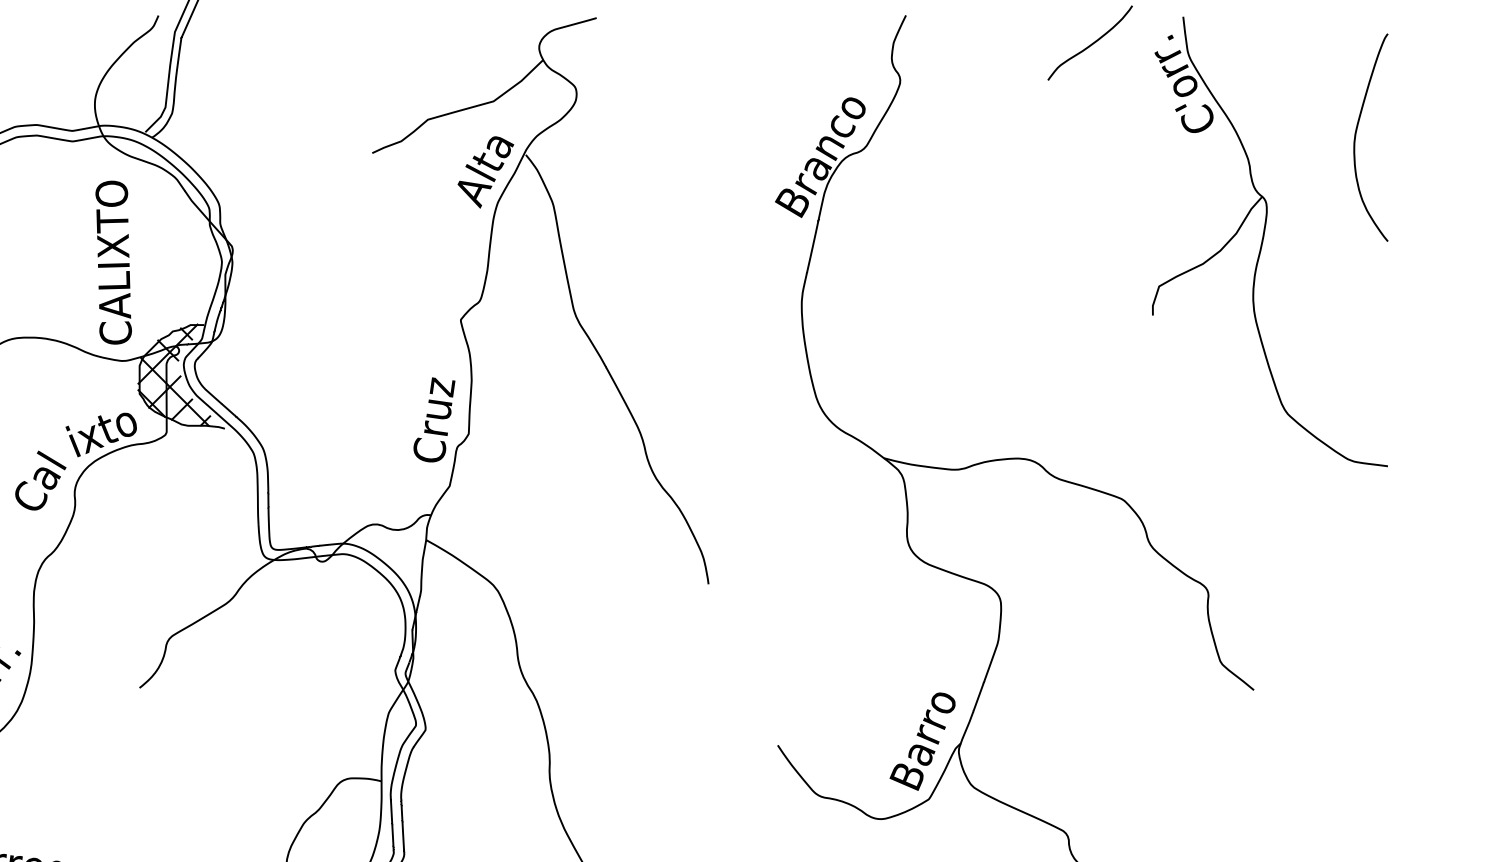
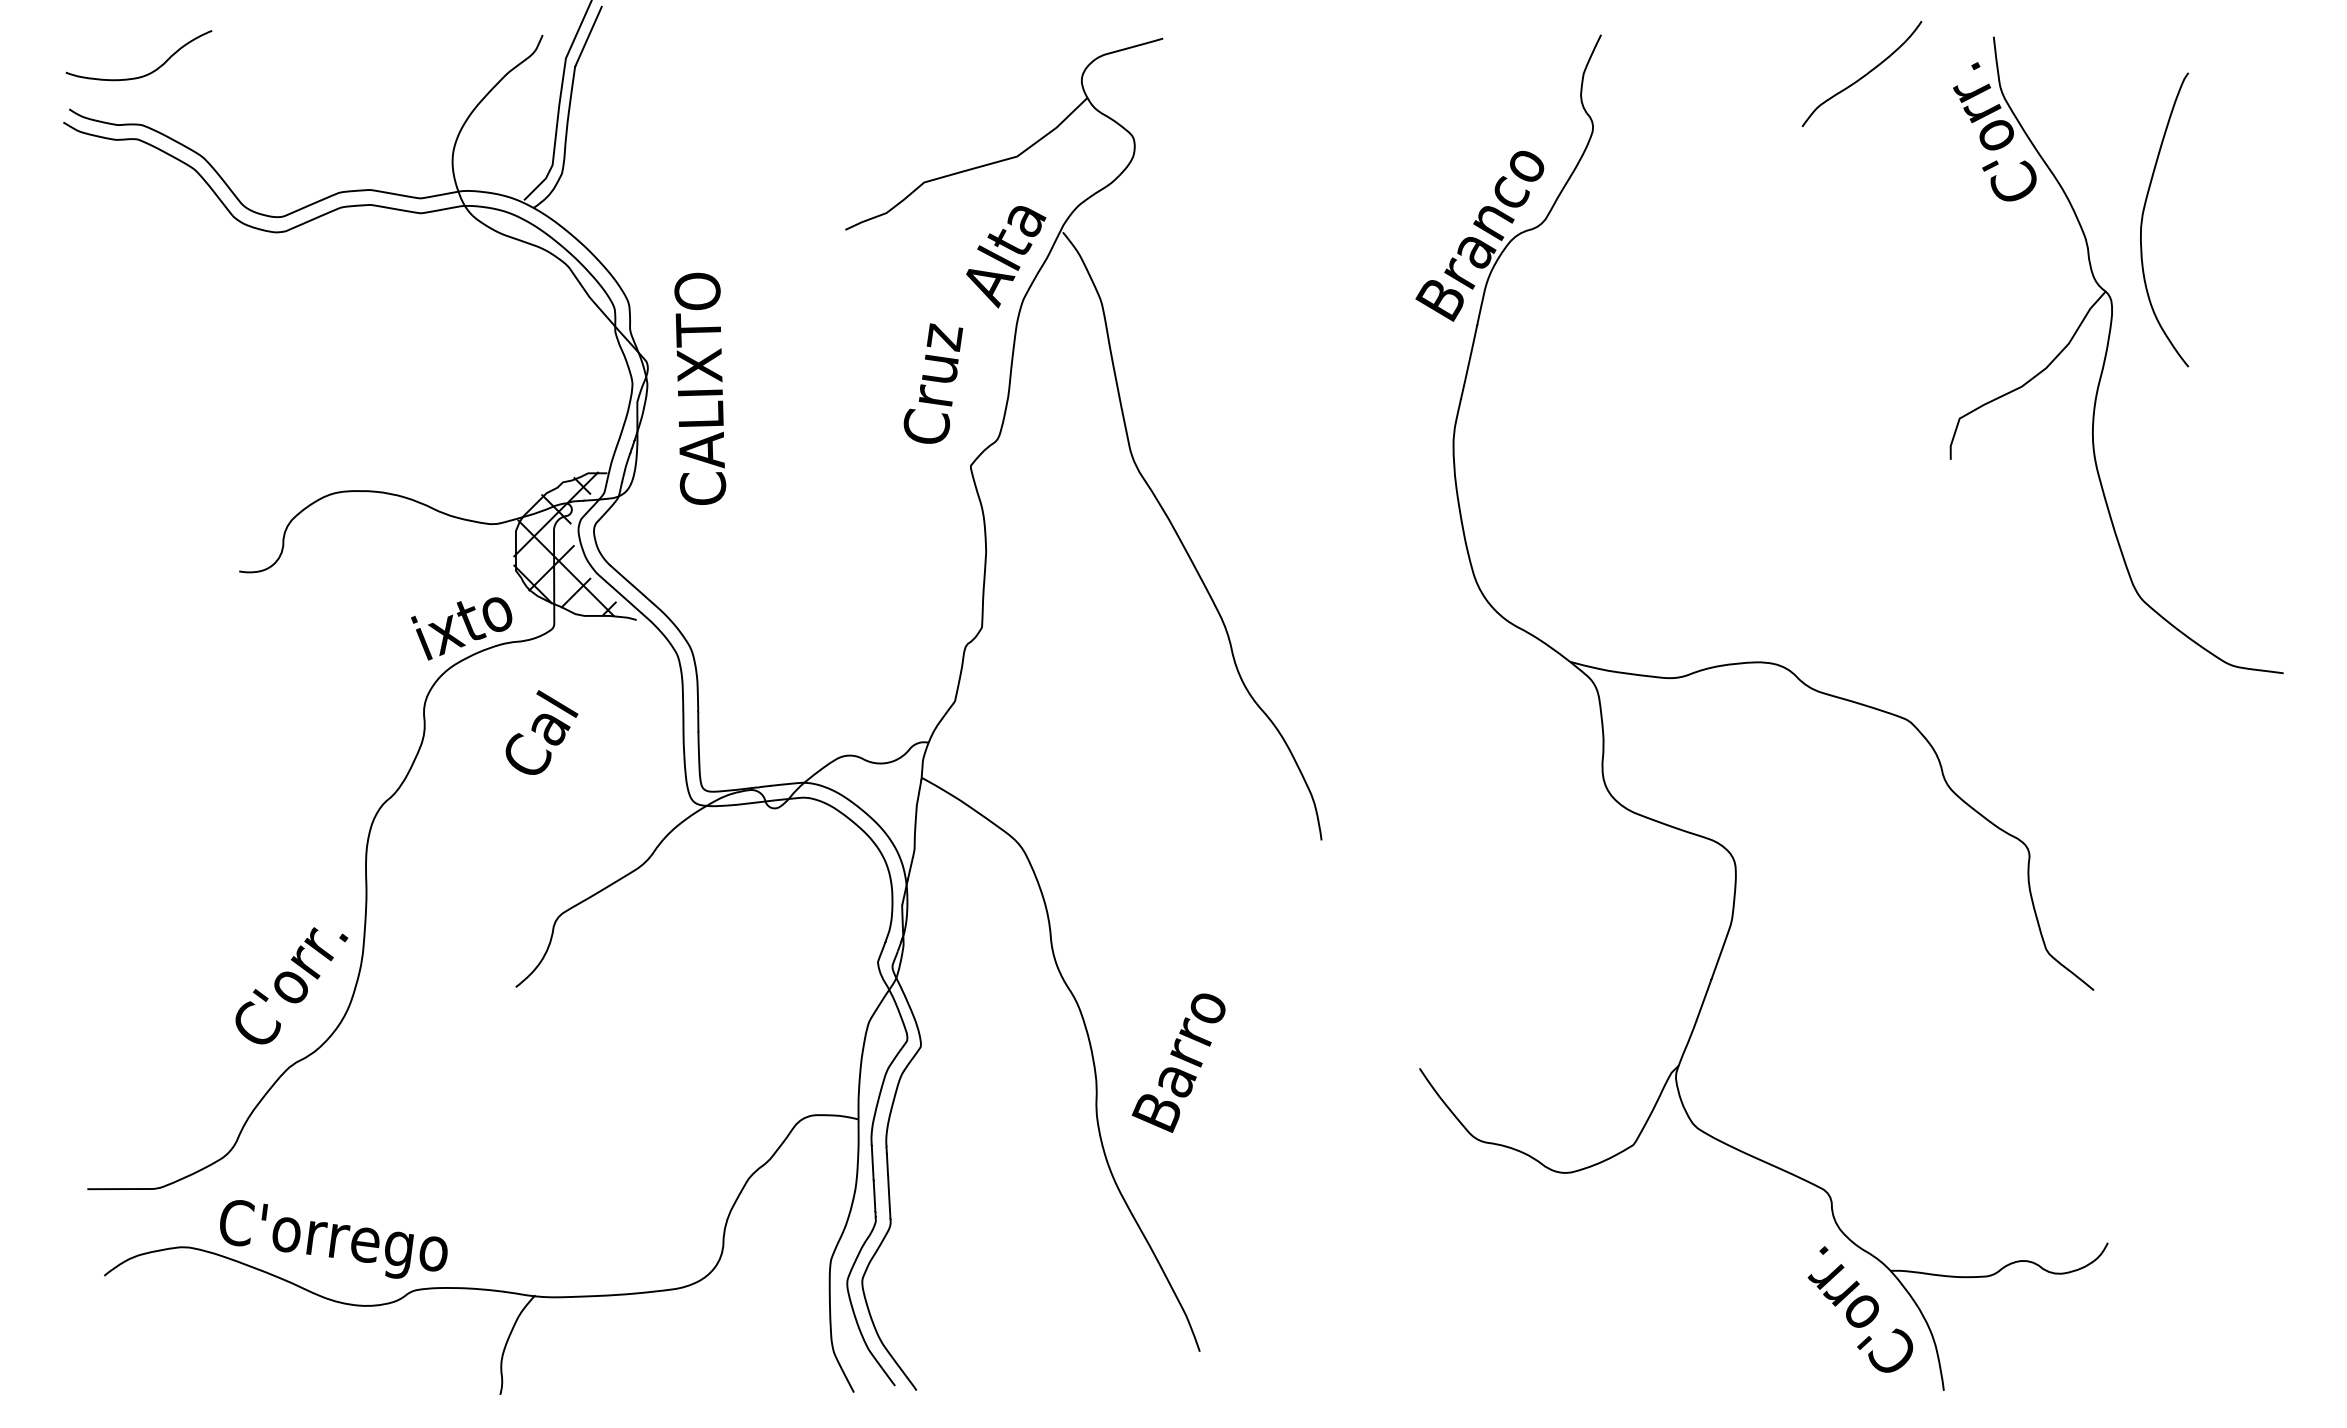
curve: (1356, 136) -> (2143, 218), moved
text: (113, 262) -> (700, 388), moved
text: (434, 419) -> (933, 383), moved
text: (40, 480) -> (541, 732), moved
text: (922, 741) -> (1178, 1062), moved

